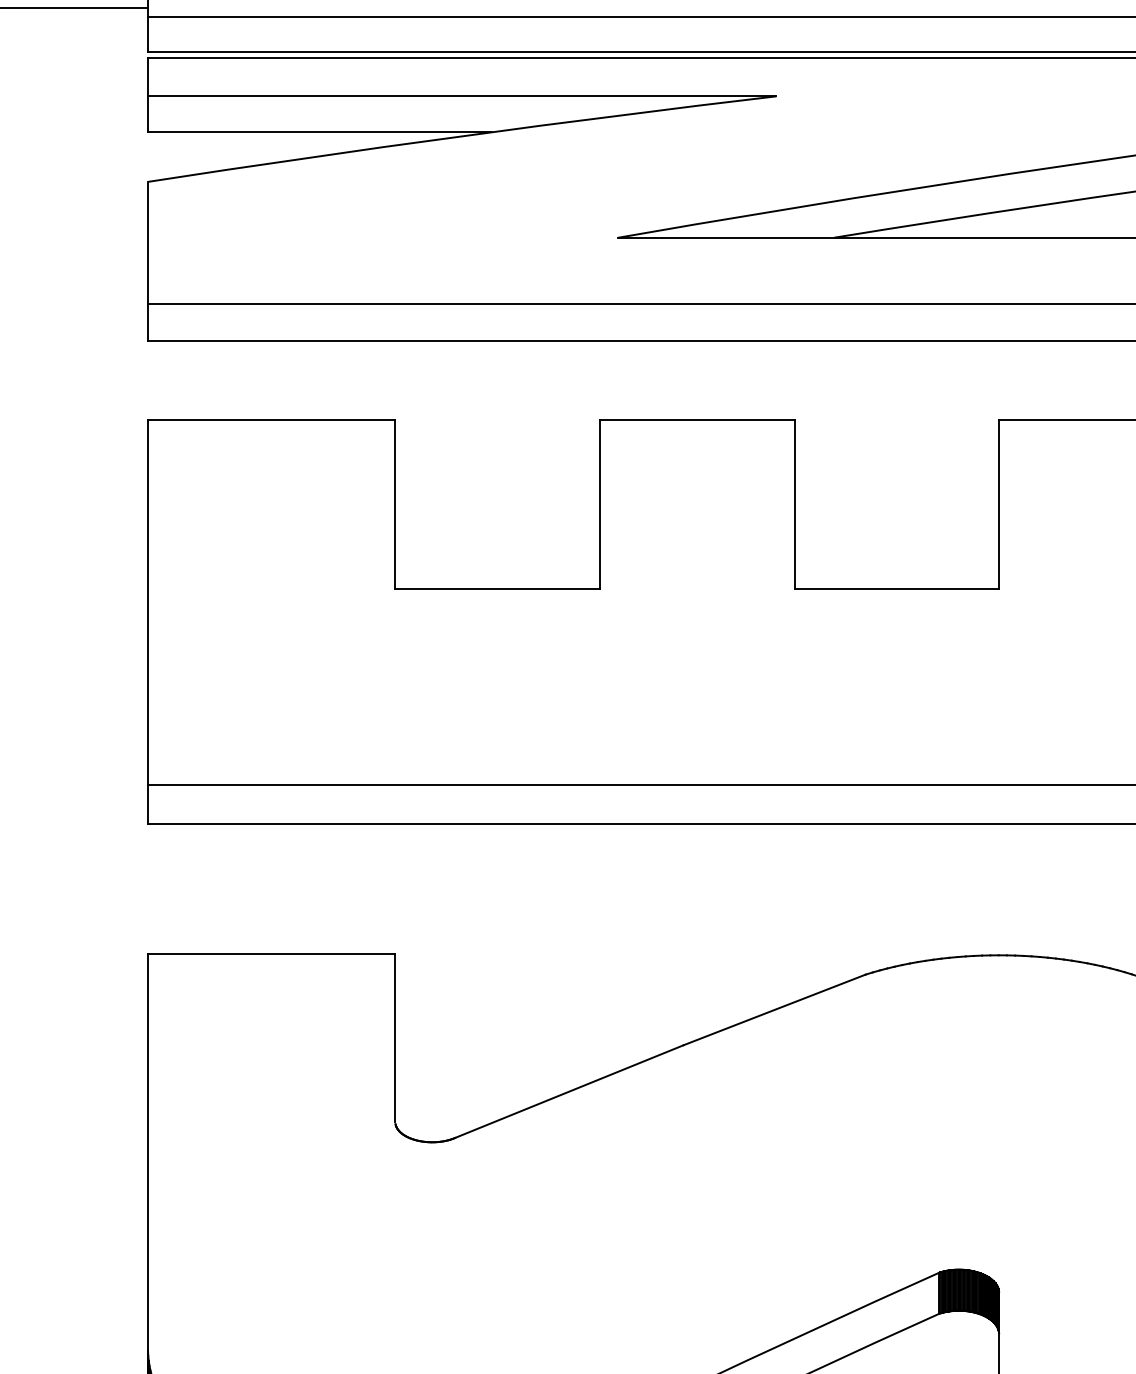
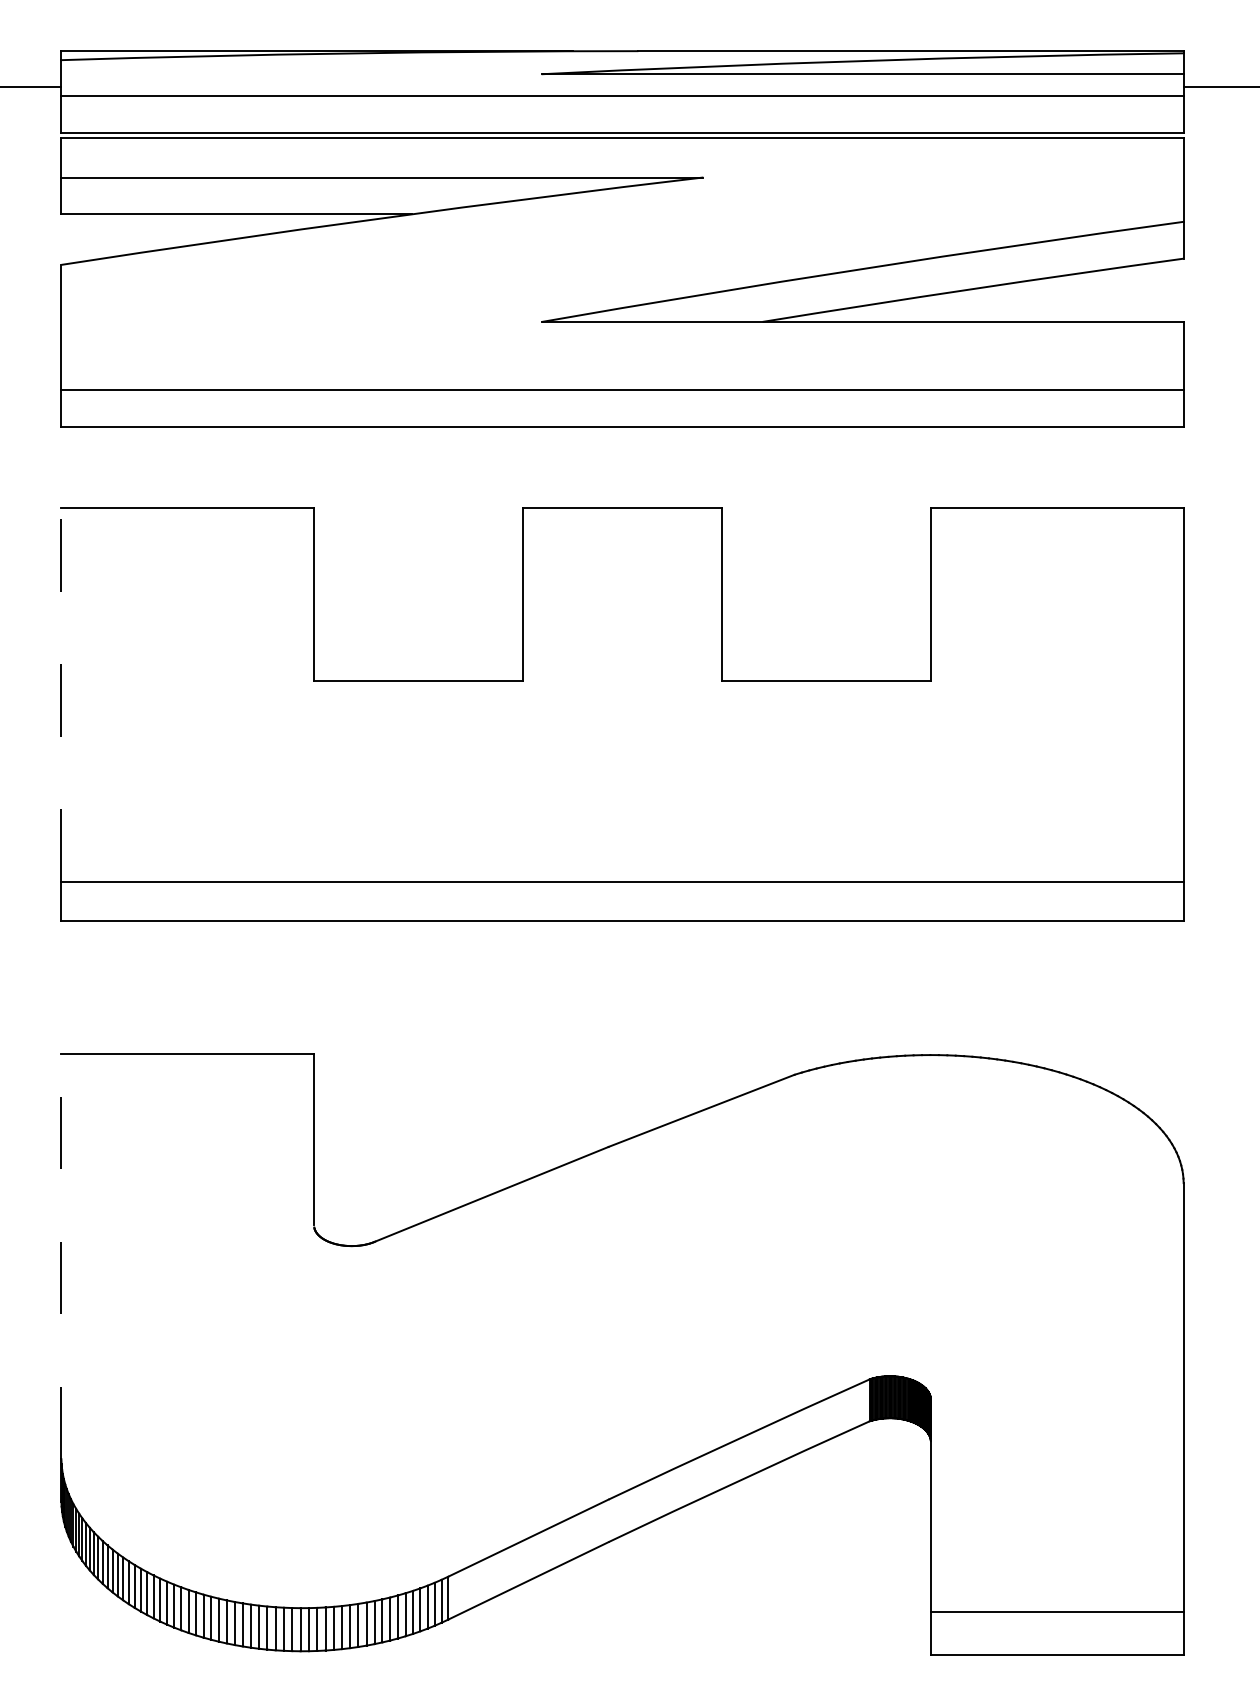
line: (148, 602) -> (61, 694), solid -> dashed
line: (148, 1152) -> (61, 1256), solid -> dashed

